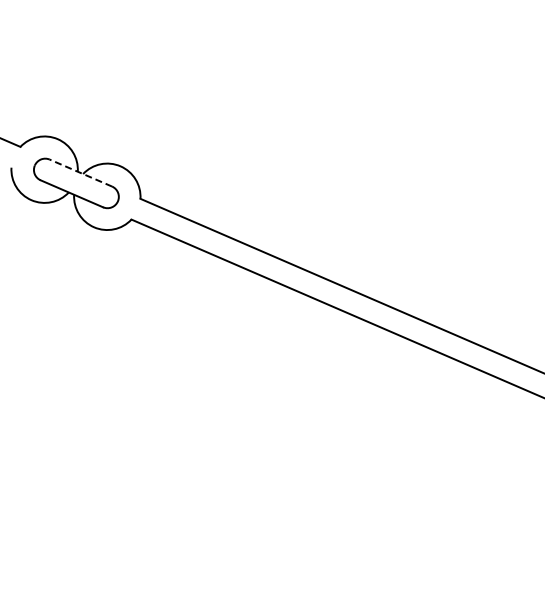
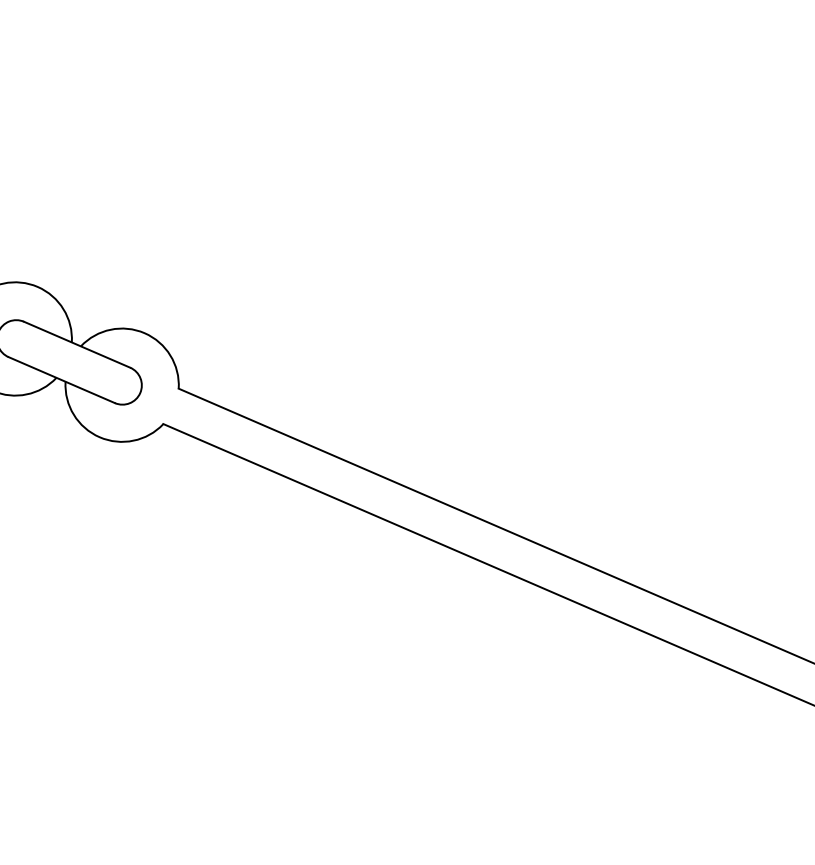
line: (80, 173) -> (76, 345), dashed -> solid

